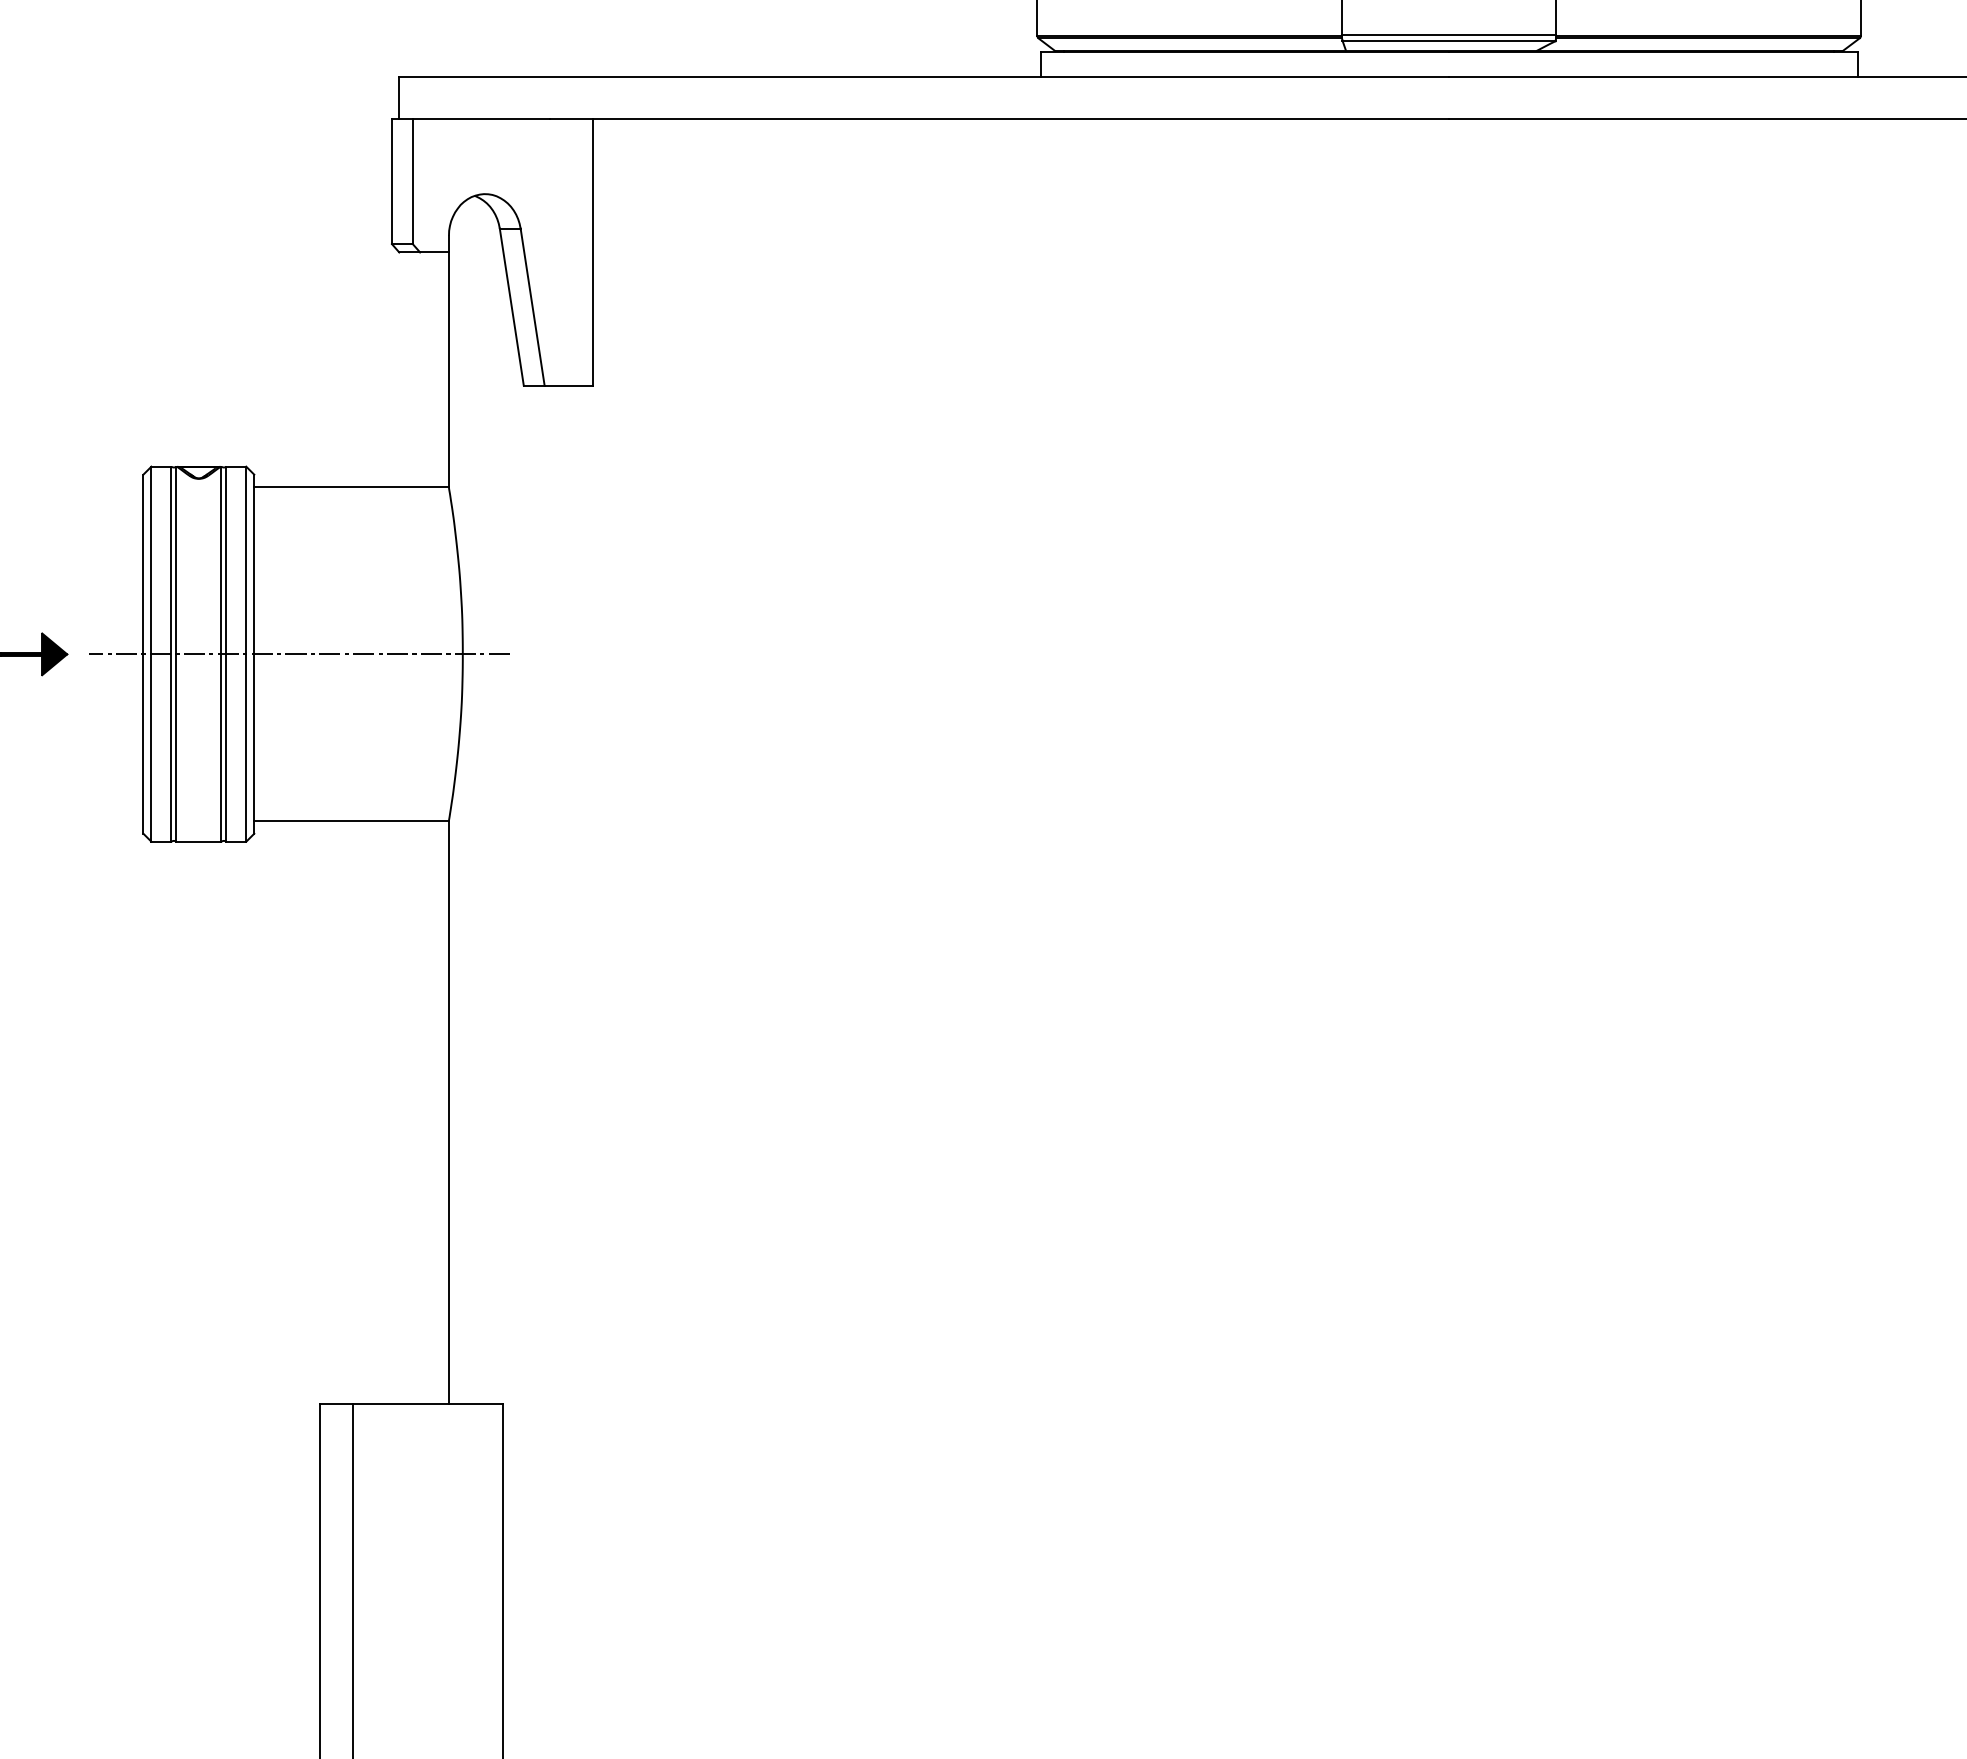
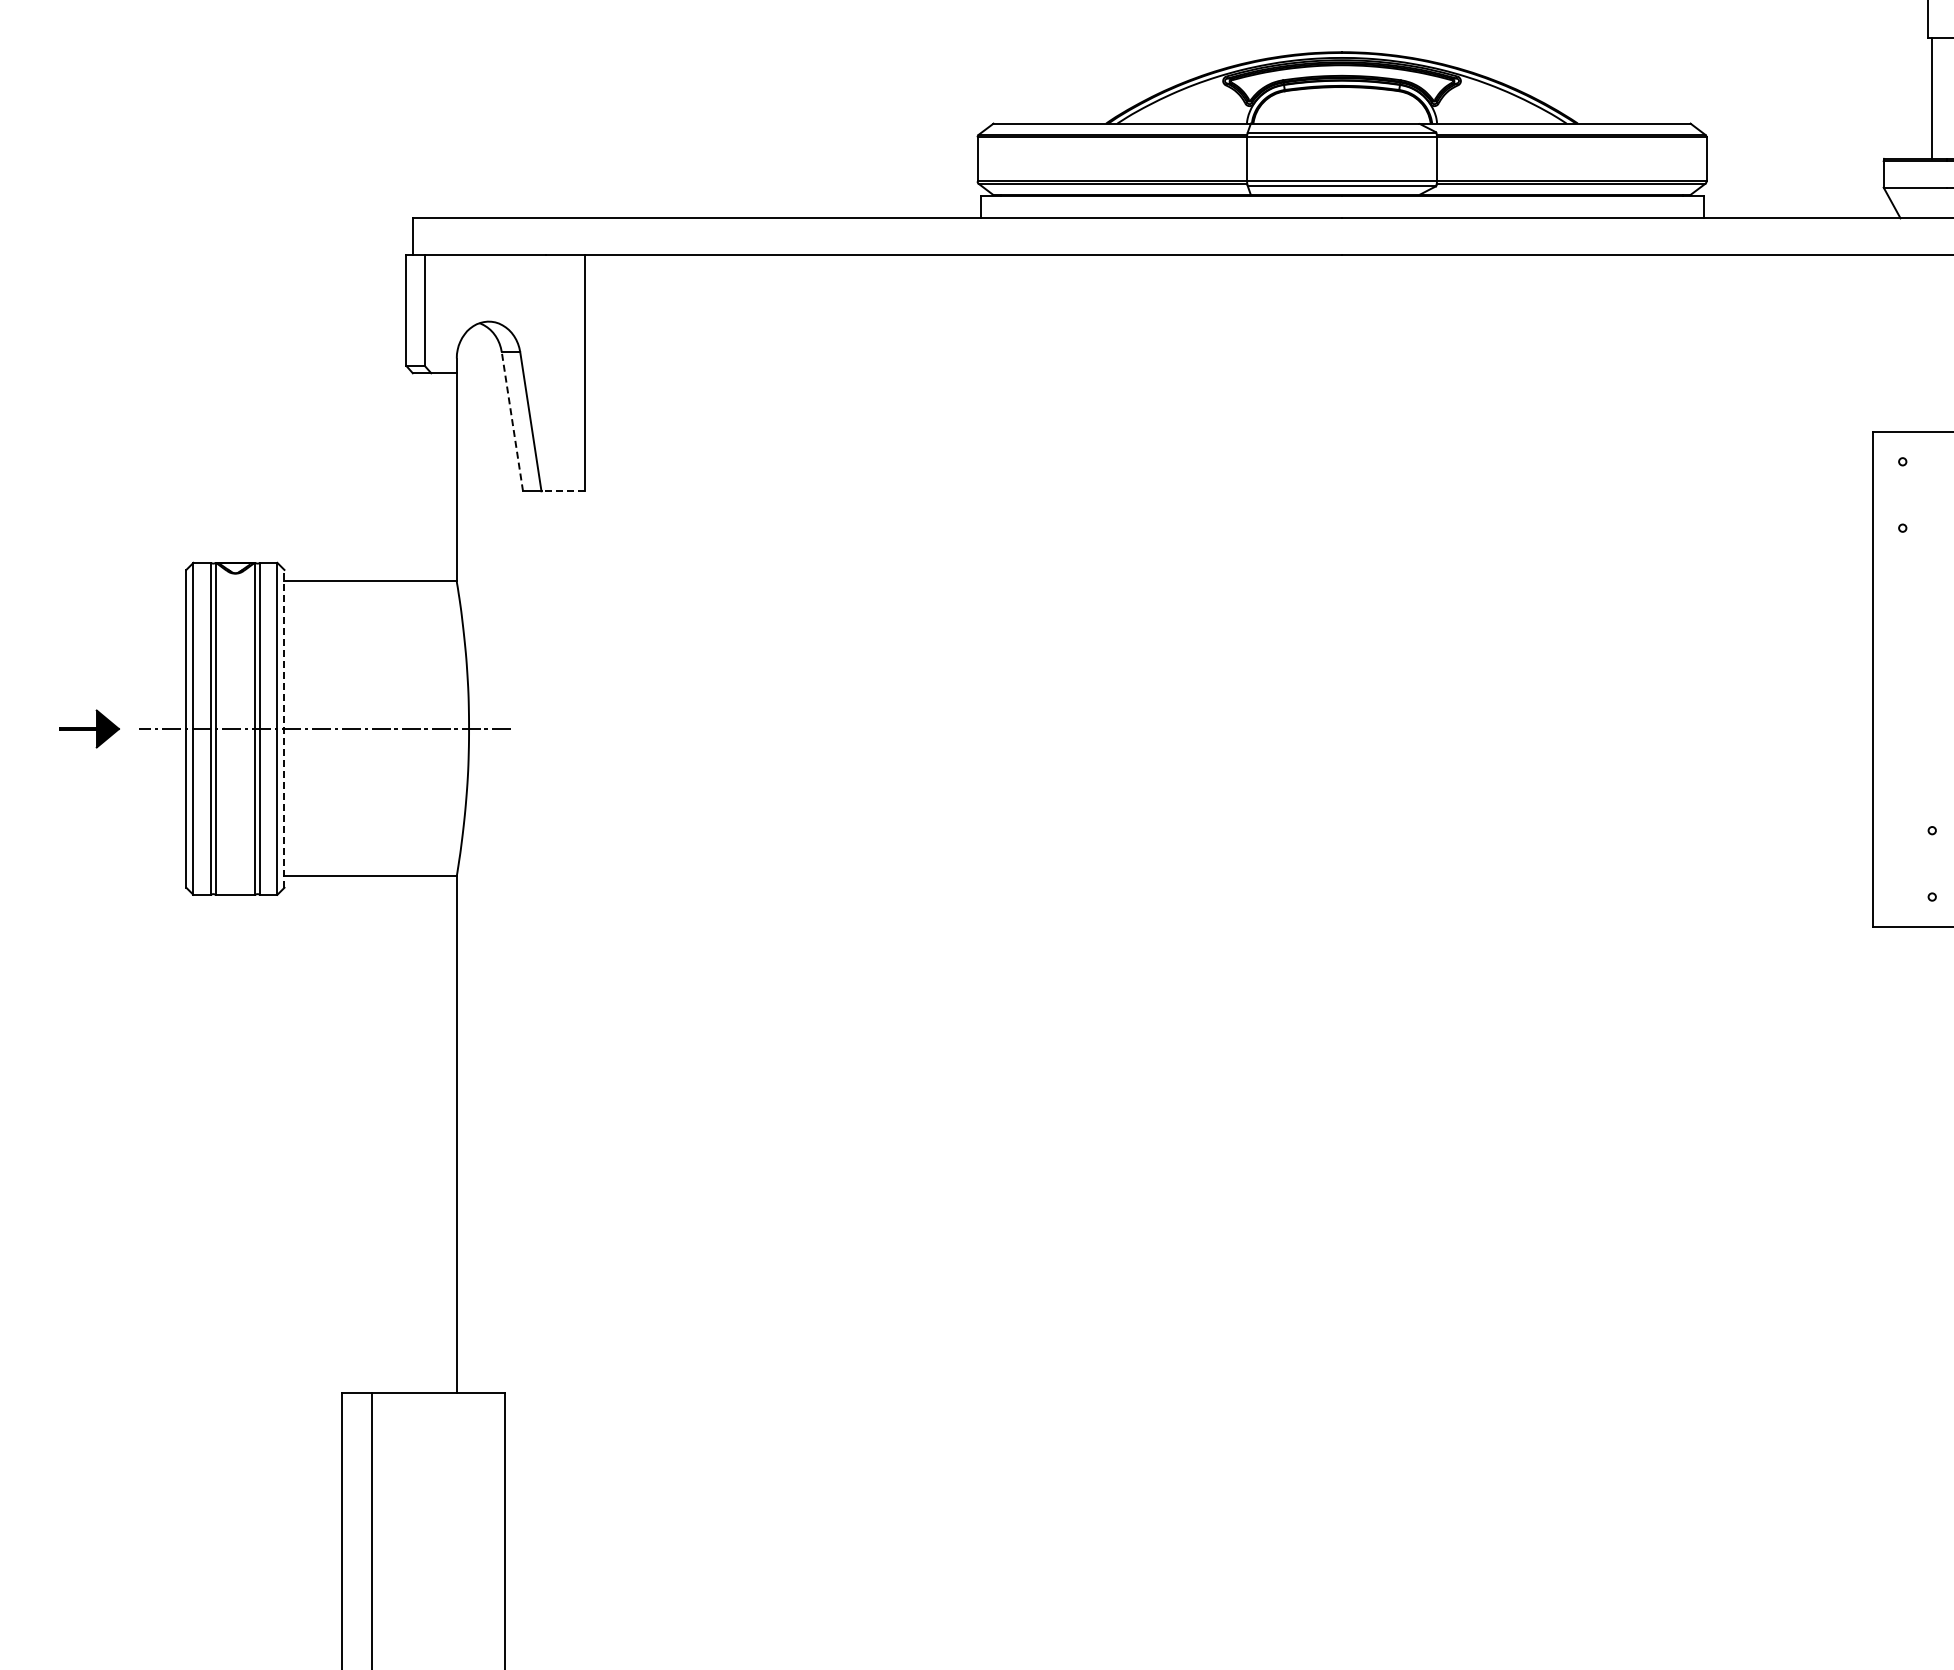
line: (511, 306) -> (512, 421), solid -> dashed
line: (569, 386) -> (563, 491), solid -> dashed
line: (254, 653) -> (284, 728), solid -> dashed

